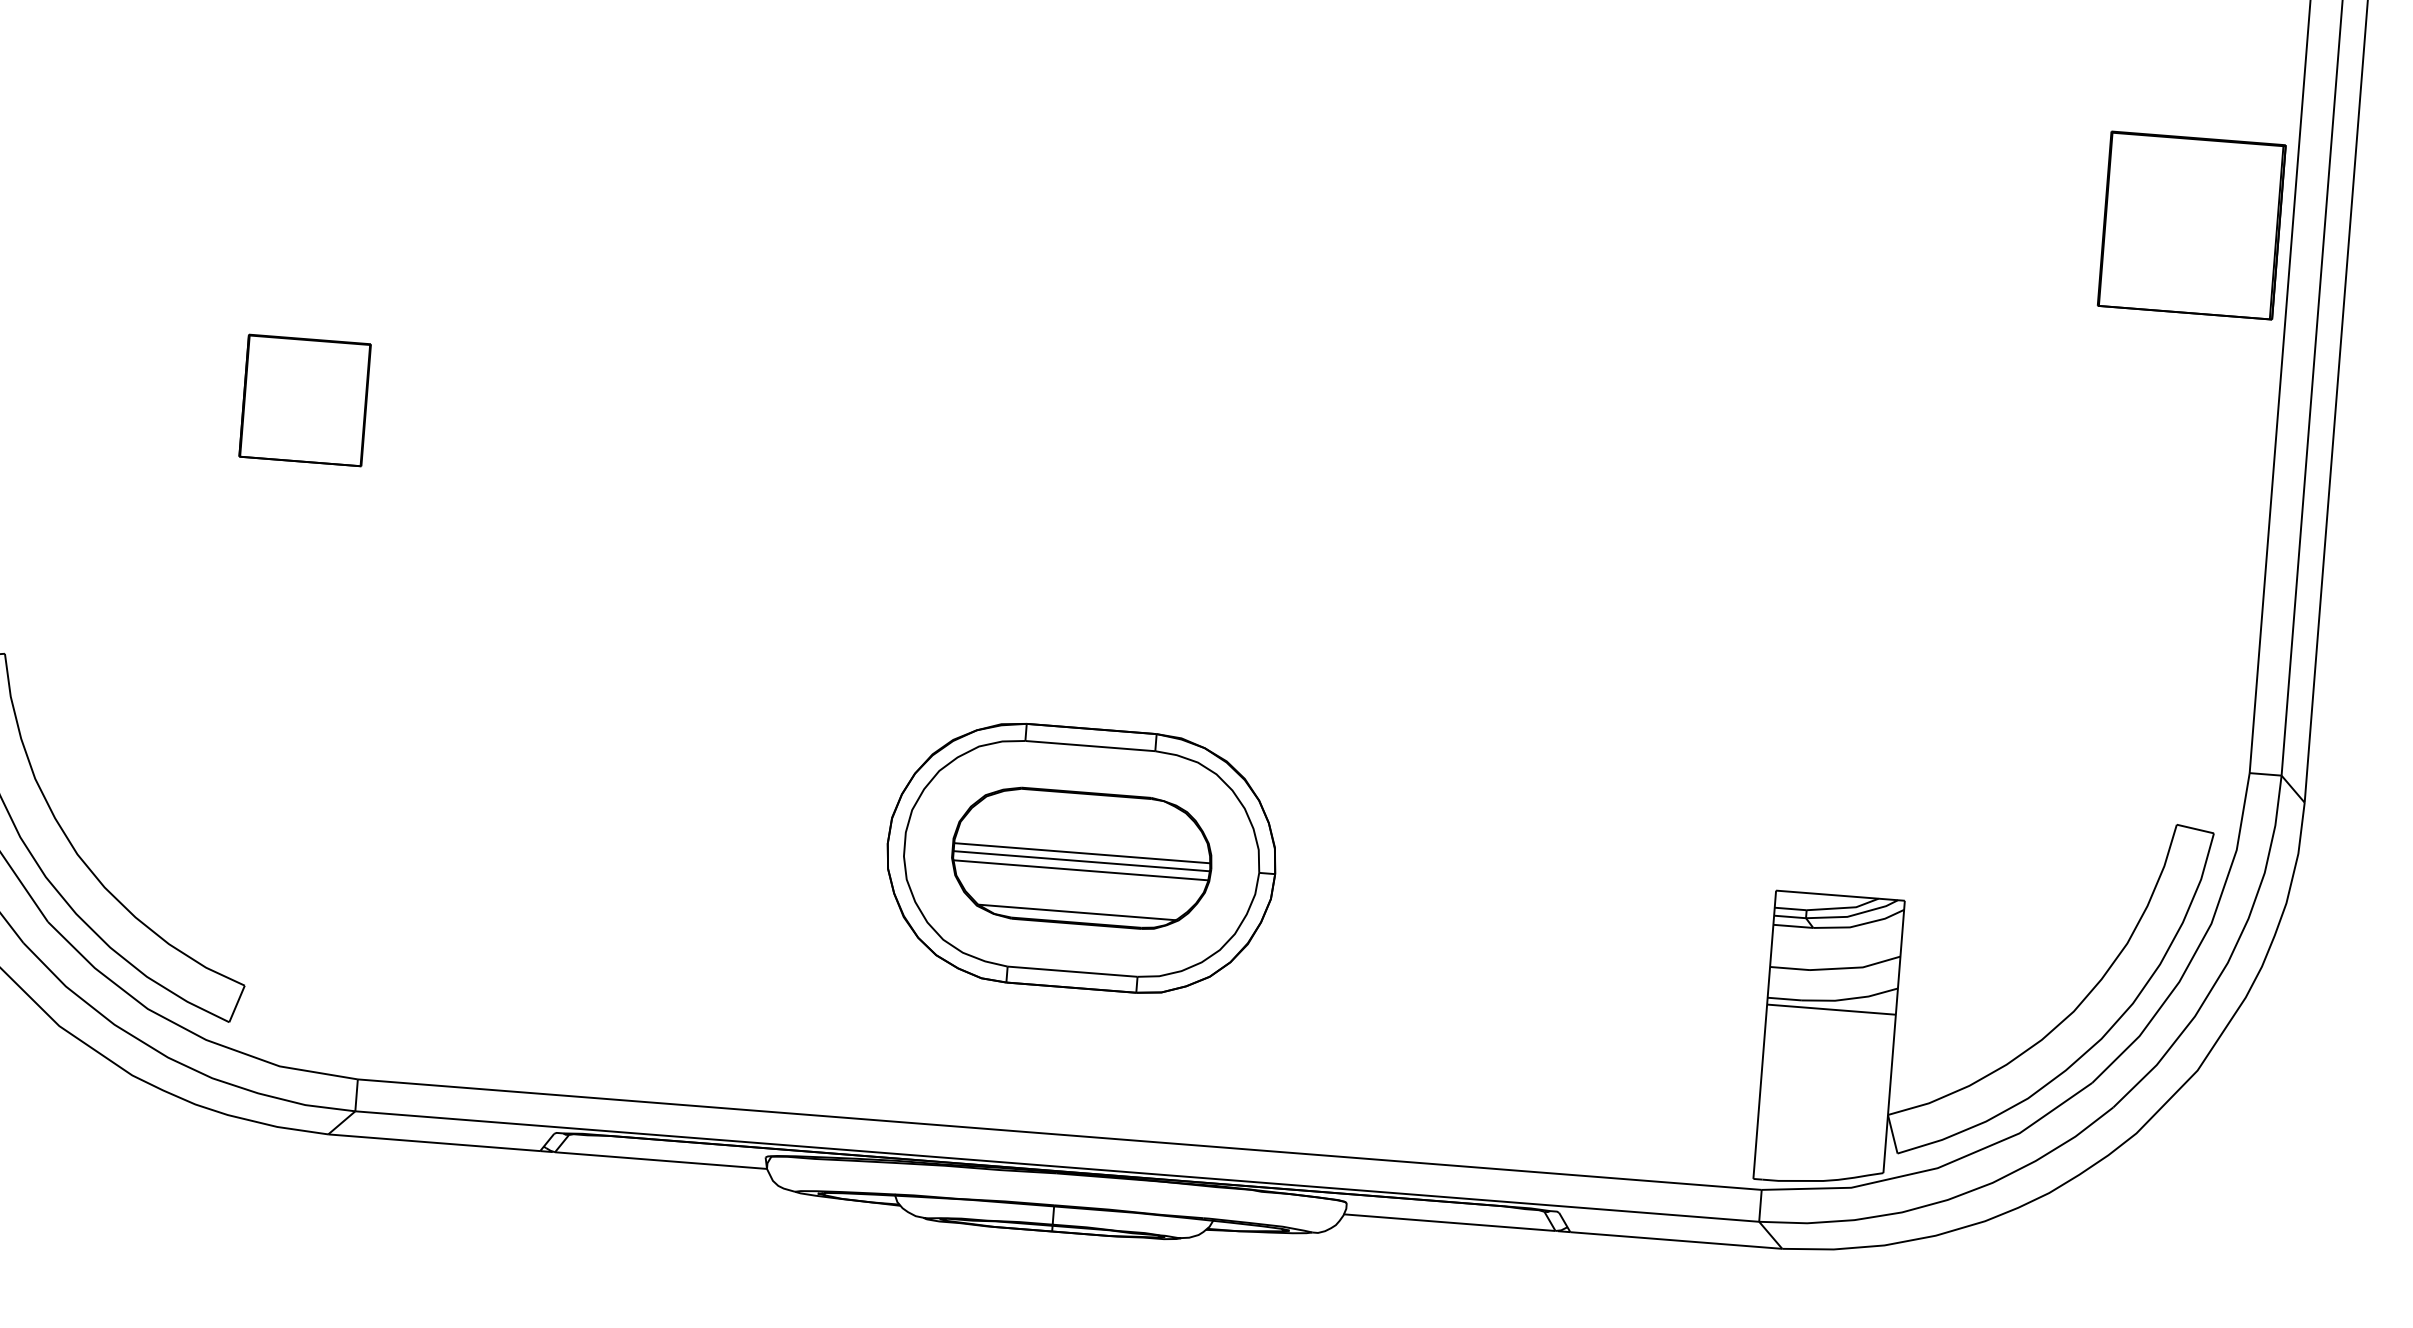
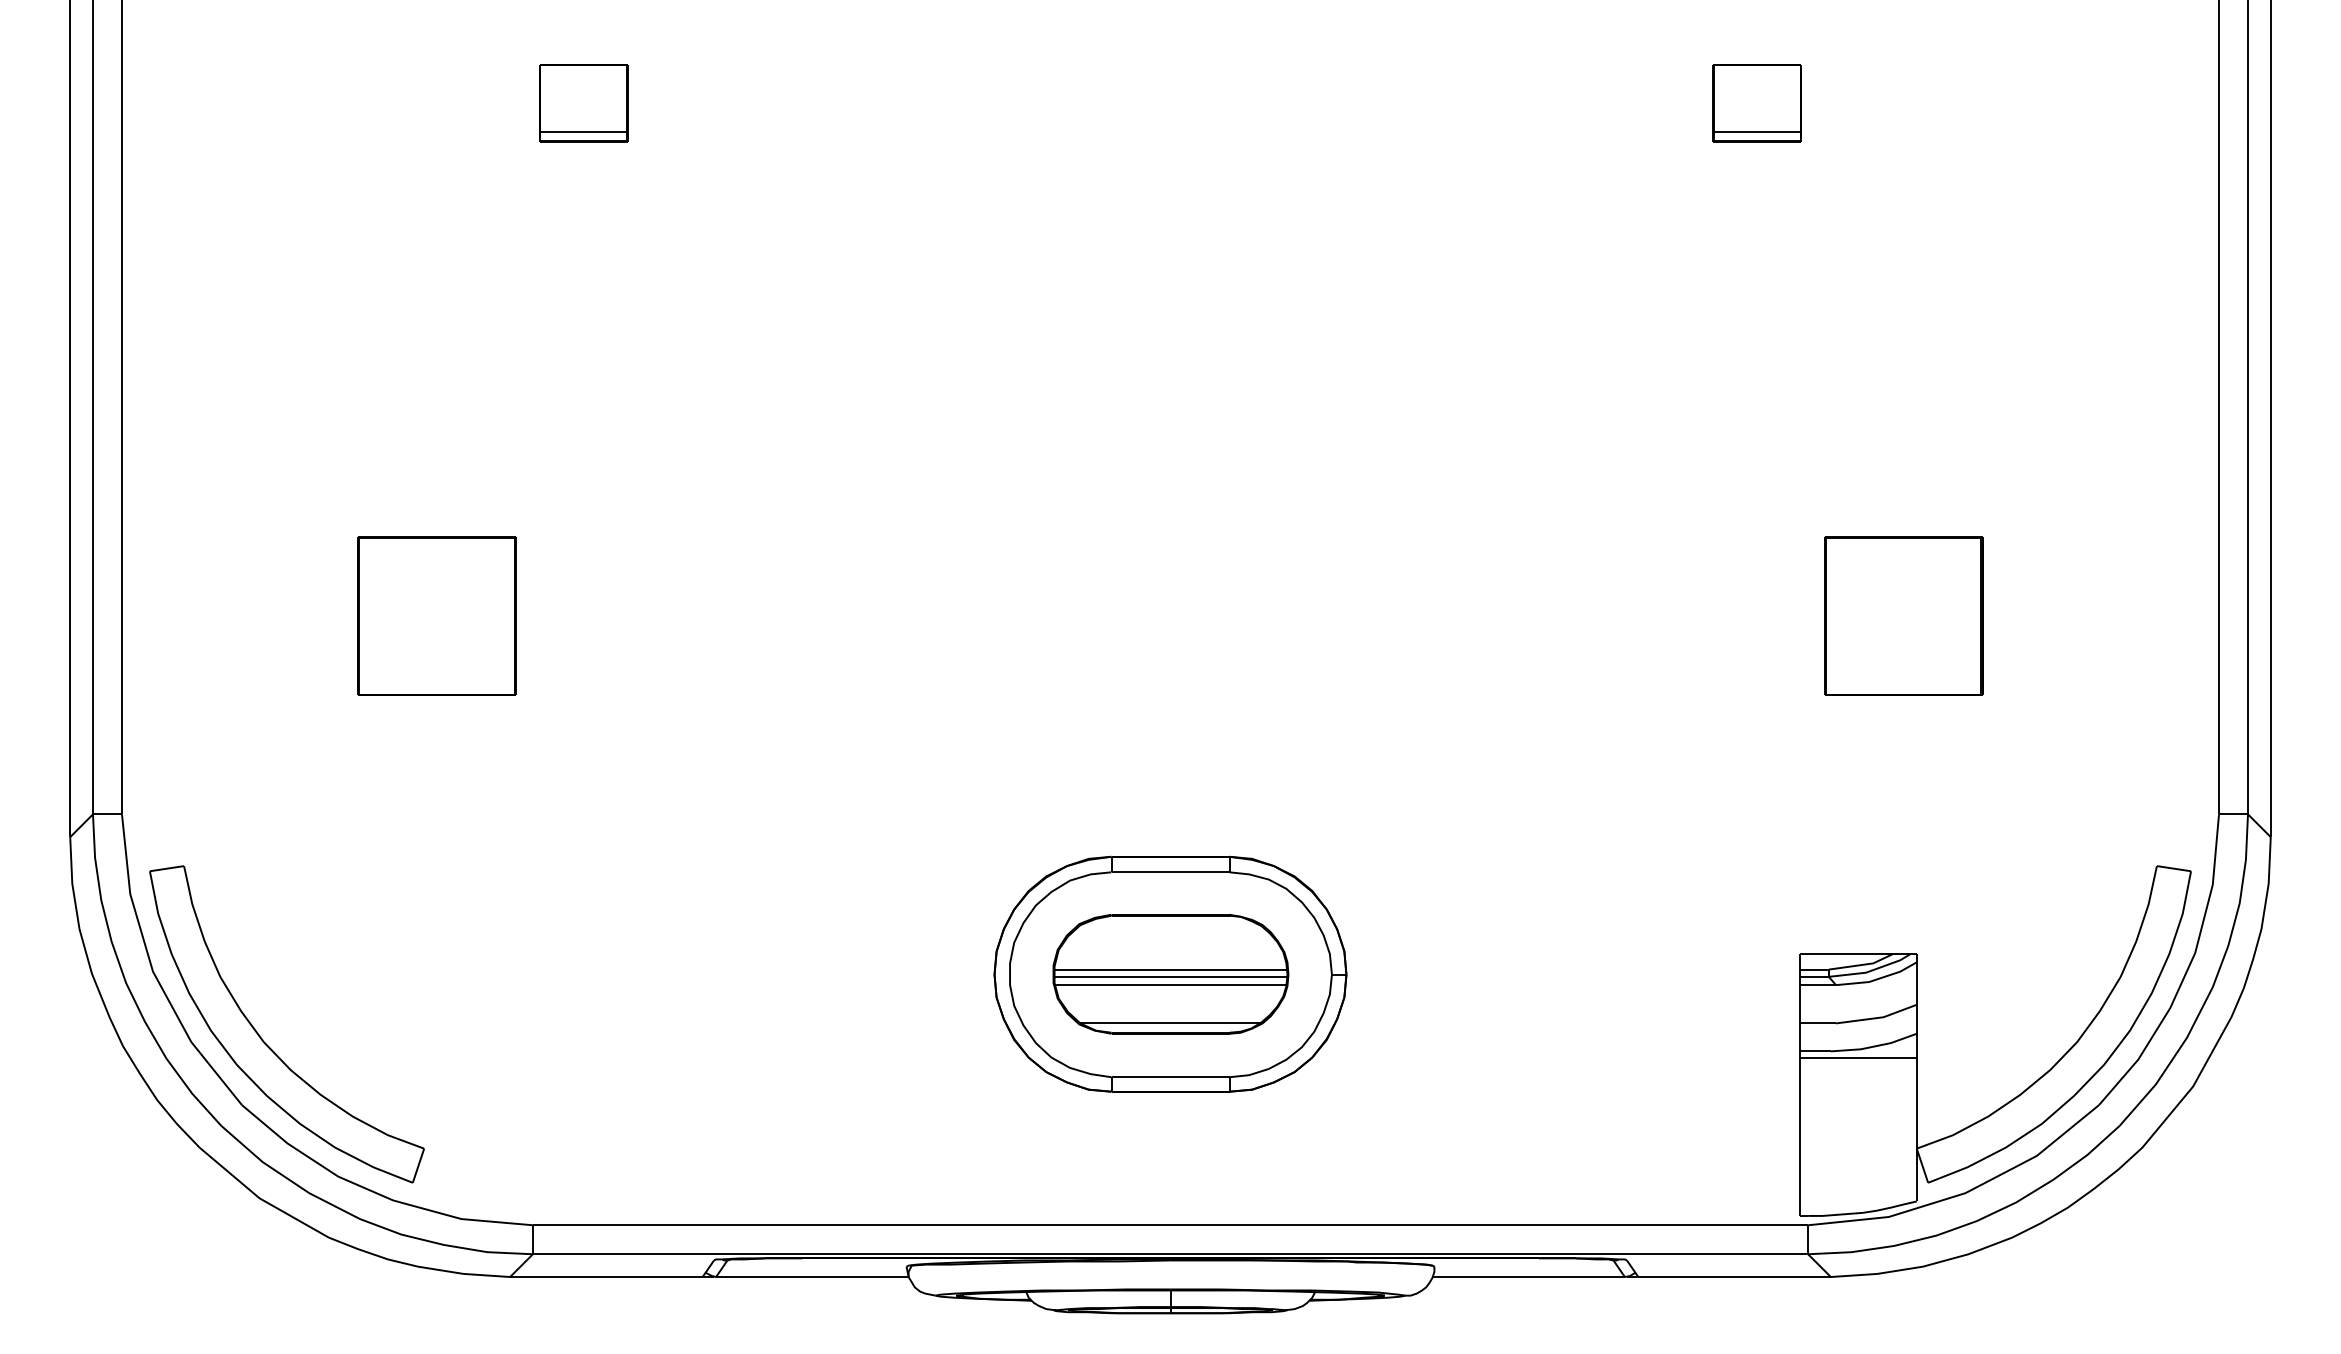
part: (2191, 224) -> (1903, 615), moved
part: (304, 399) -> (436, 615), size x1.43

